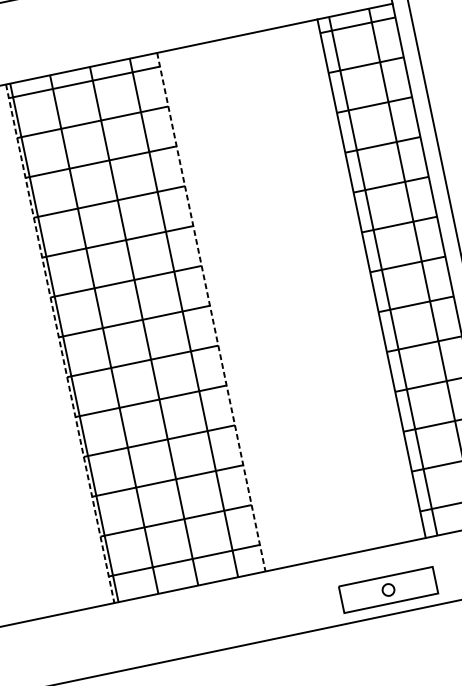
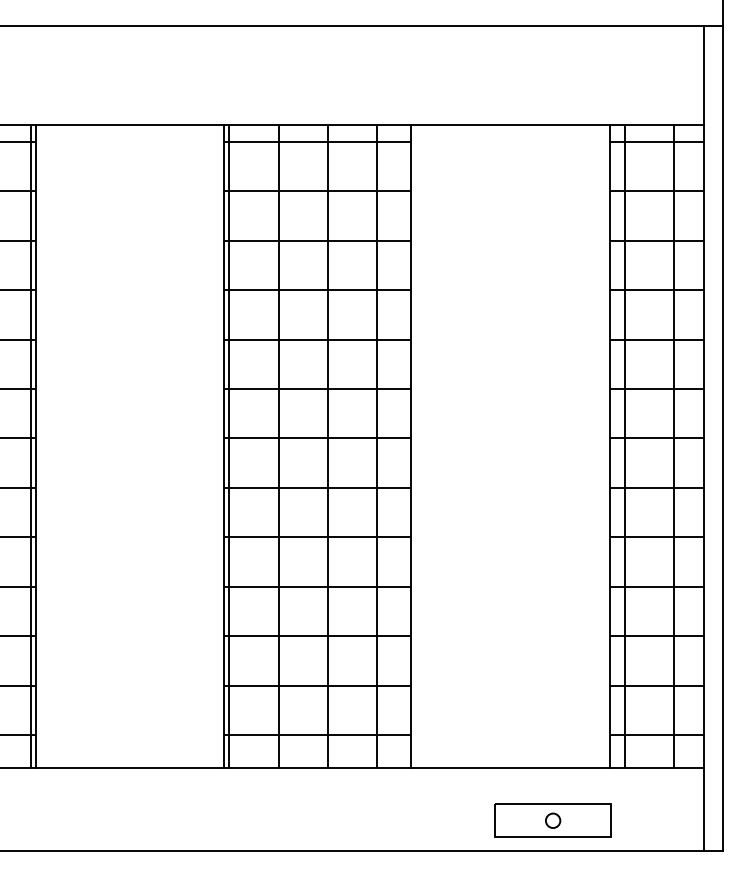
line: (211, 312) -> (411, 446), dashed -> solid
line: (59, 343) -> (223, 446), dashed -> solid

